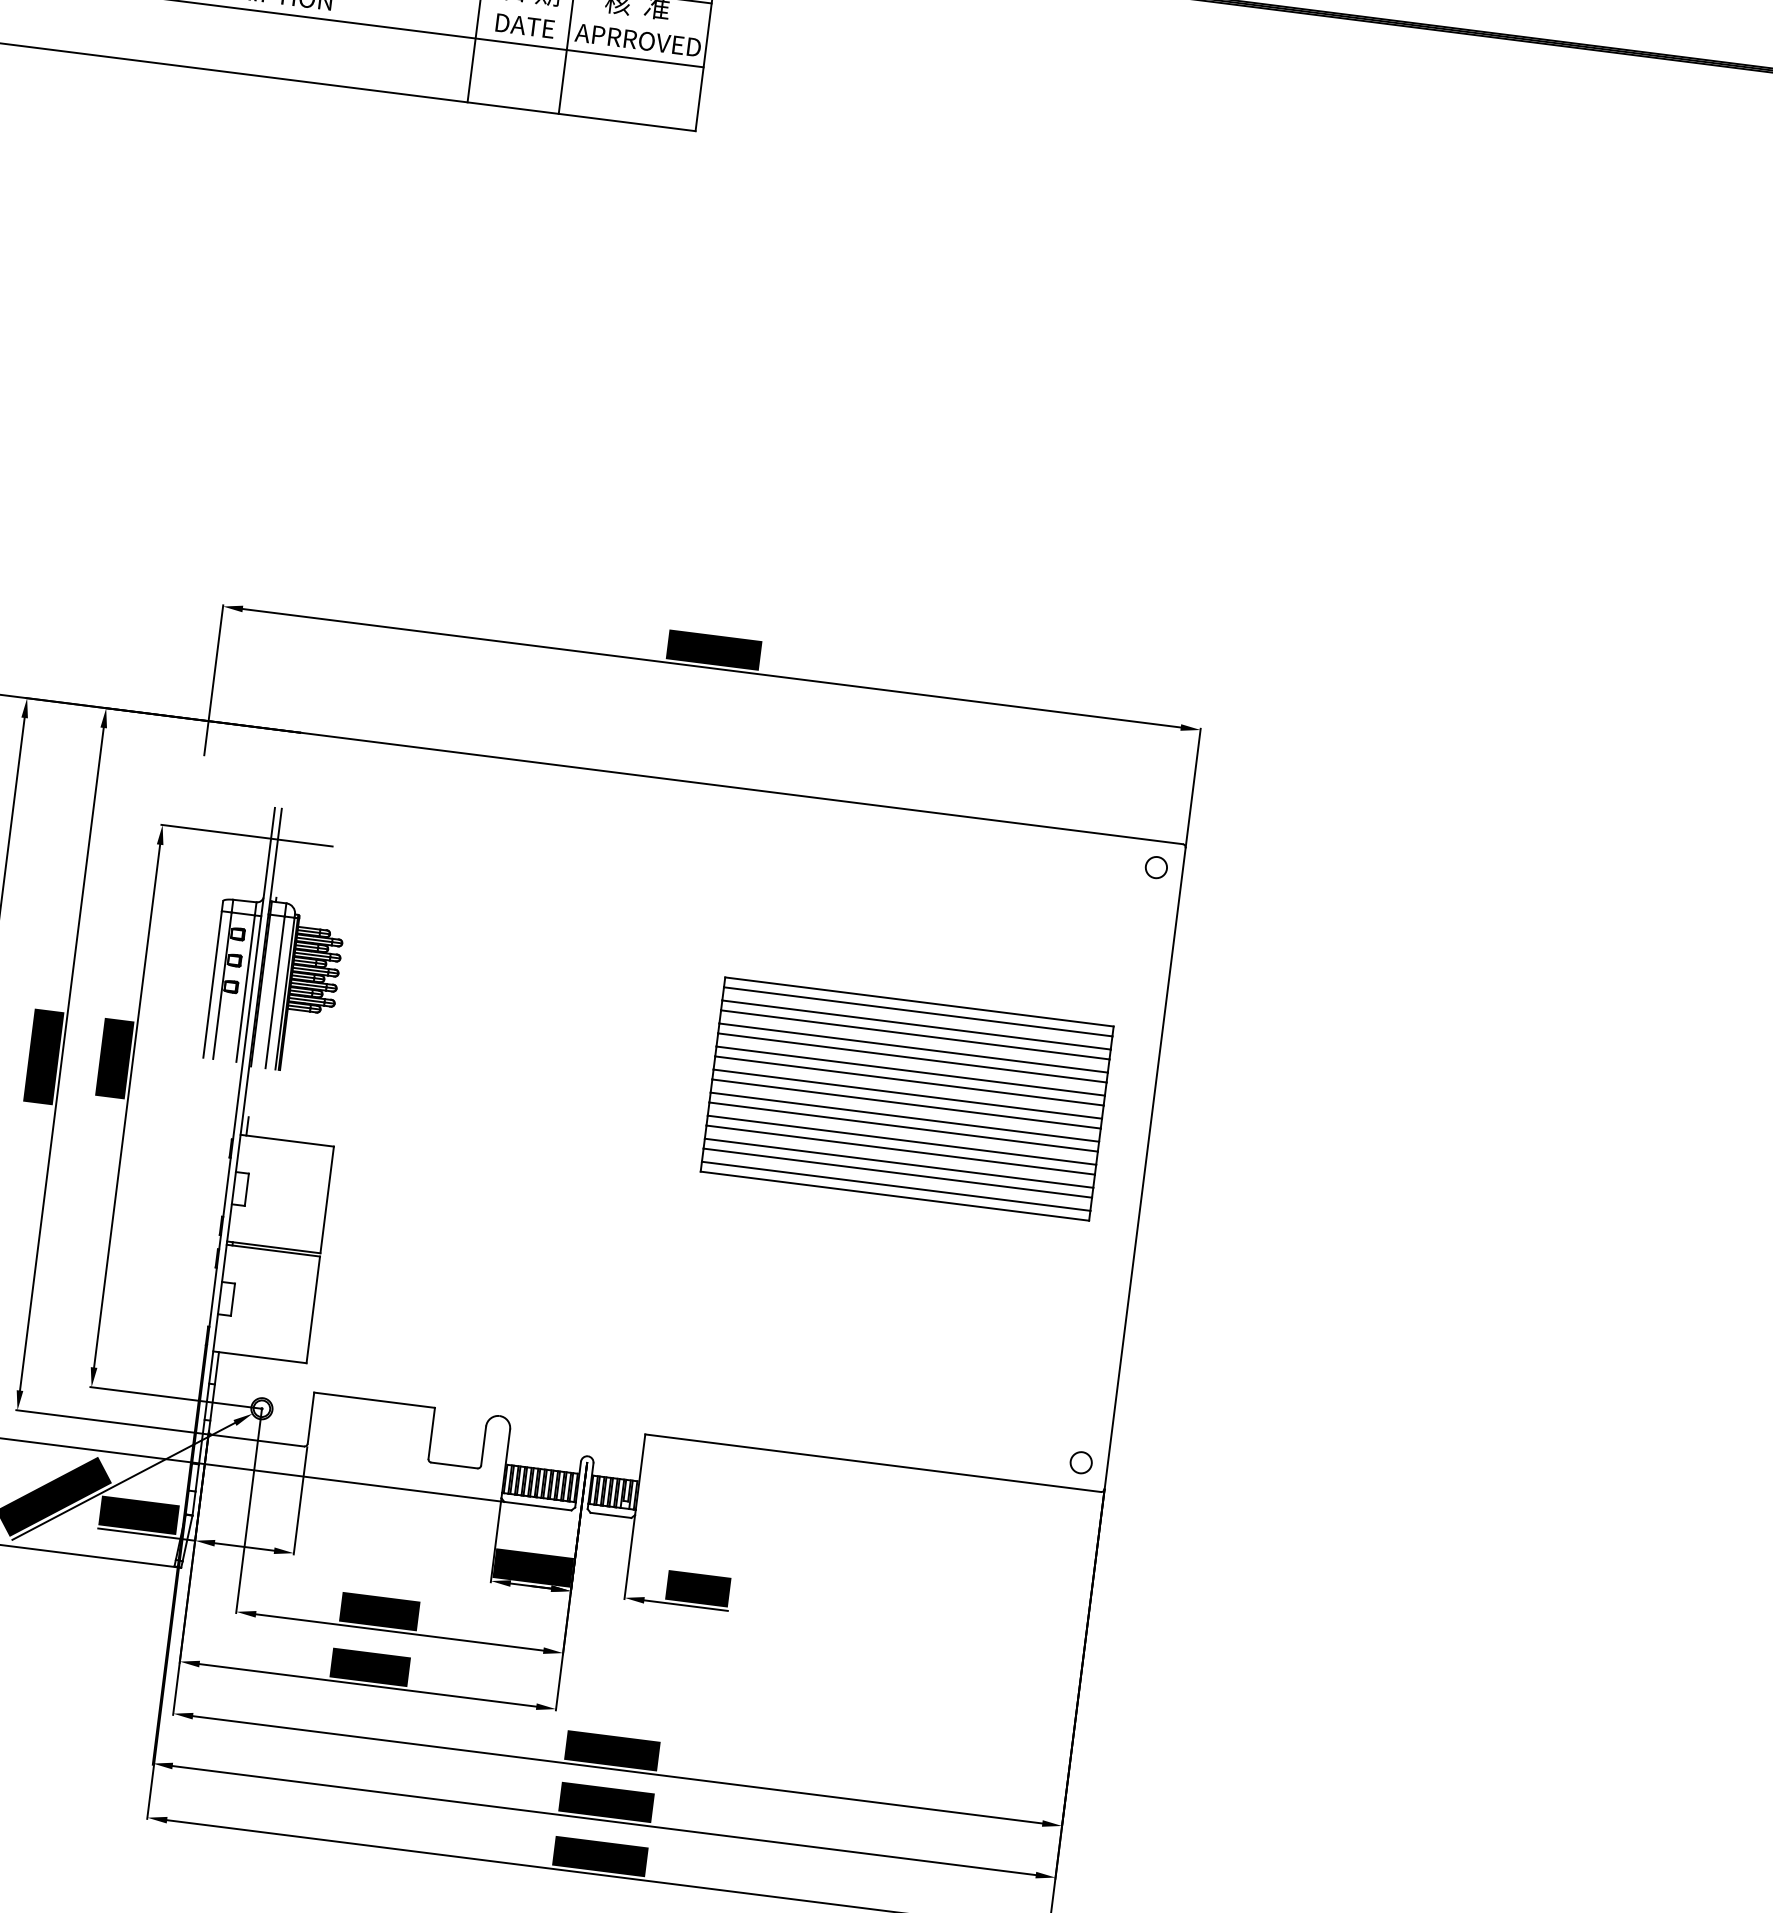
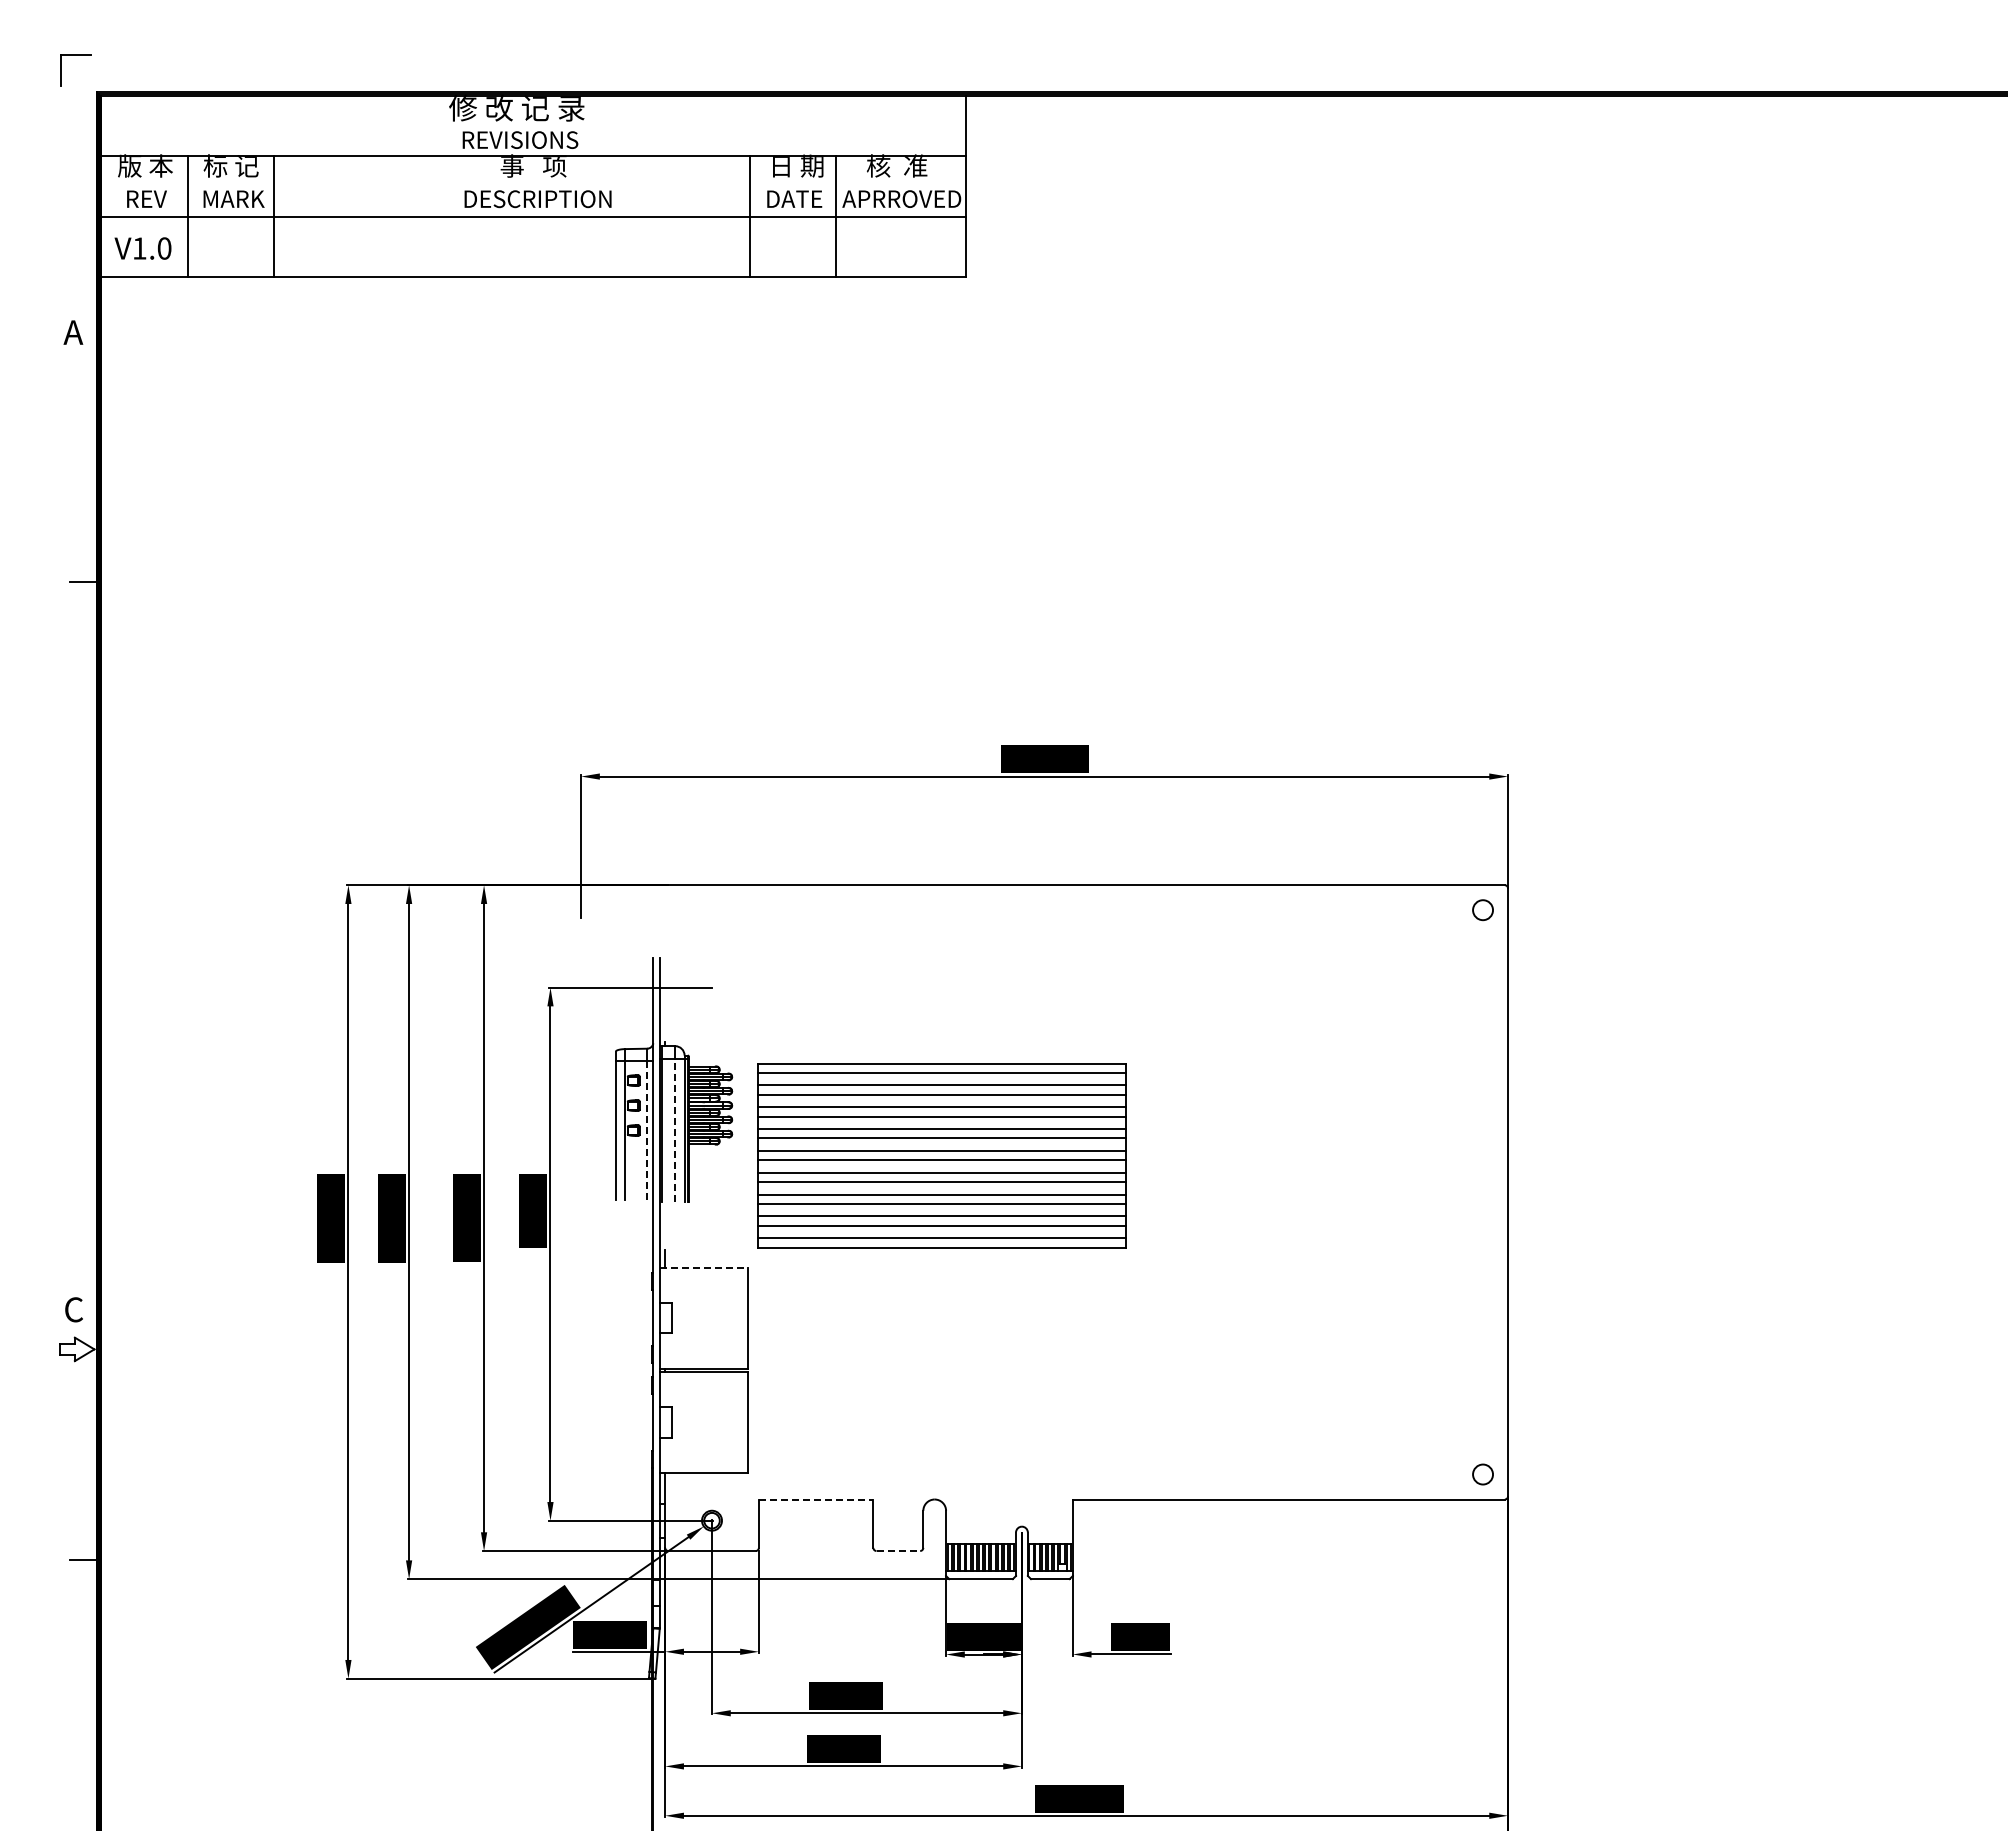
line: (245, 989) -> (647, 1131), solid -> dashed
line: (275, 992) -> (675, 1130), solid -> dashed
part: (906, 1098) -> (941, 1155), moved
line: (287, 1140) -> (704, 1267), solid -> dashed
line: (374, 1400) -> (816, 1499), solid -> dashed
line: (454, 1466) -> (898, 1551), solid -> dashed

